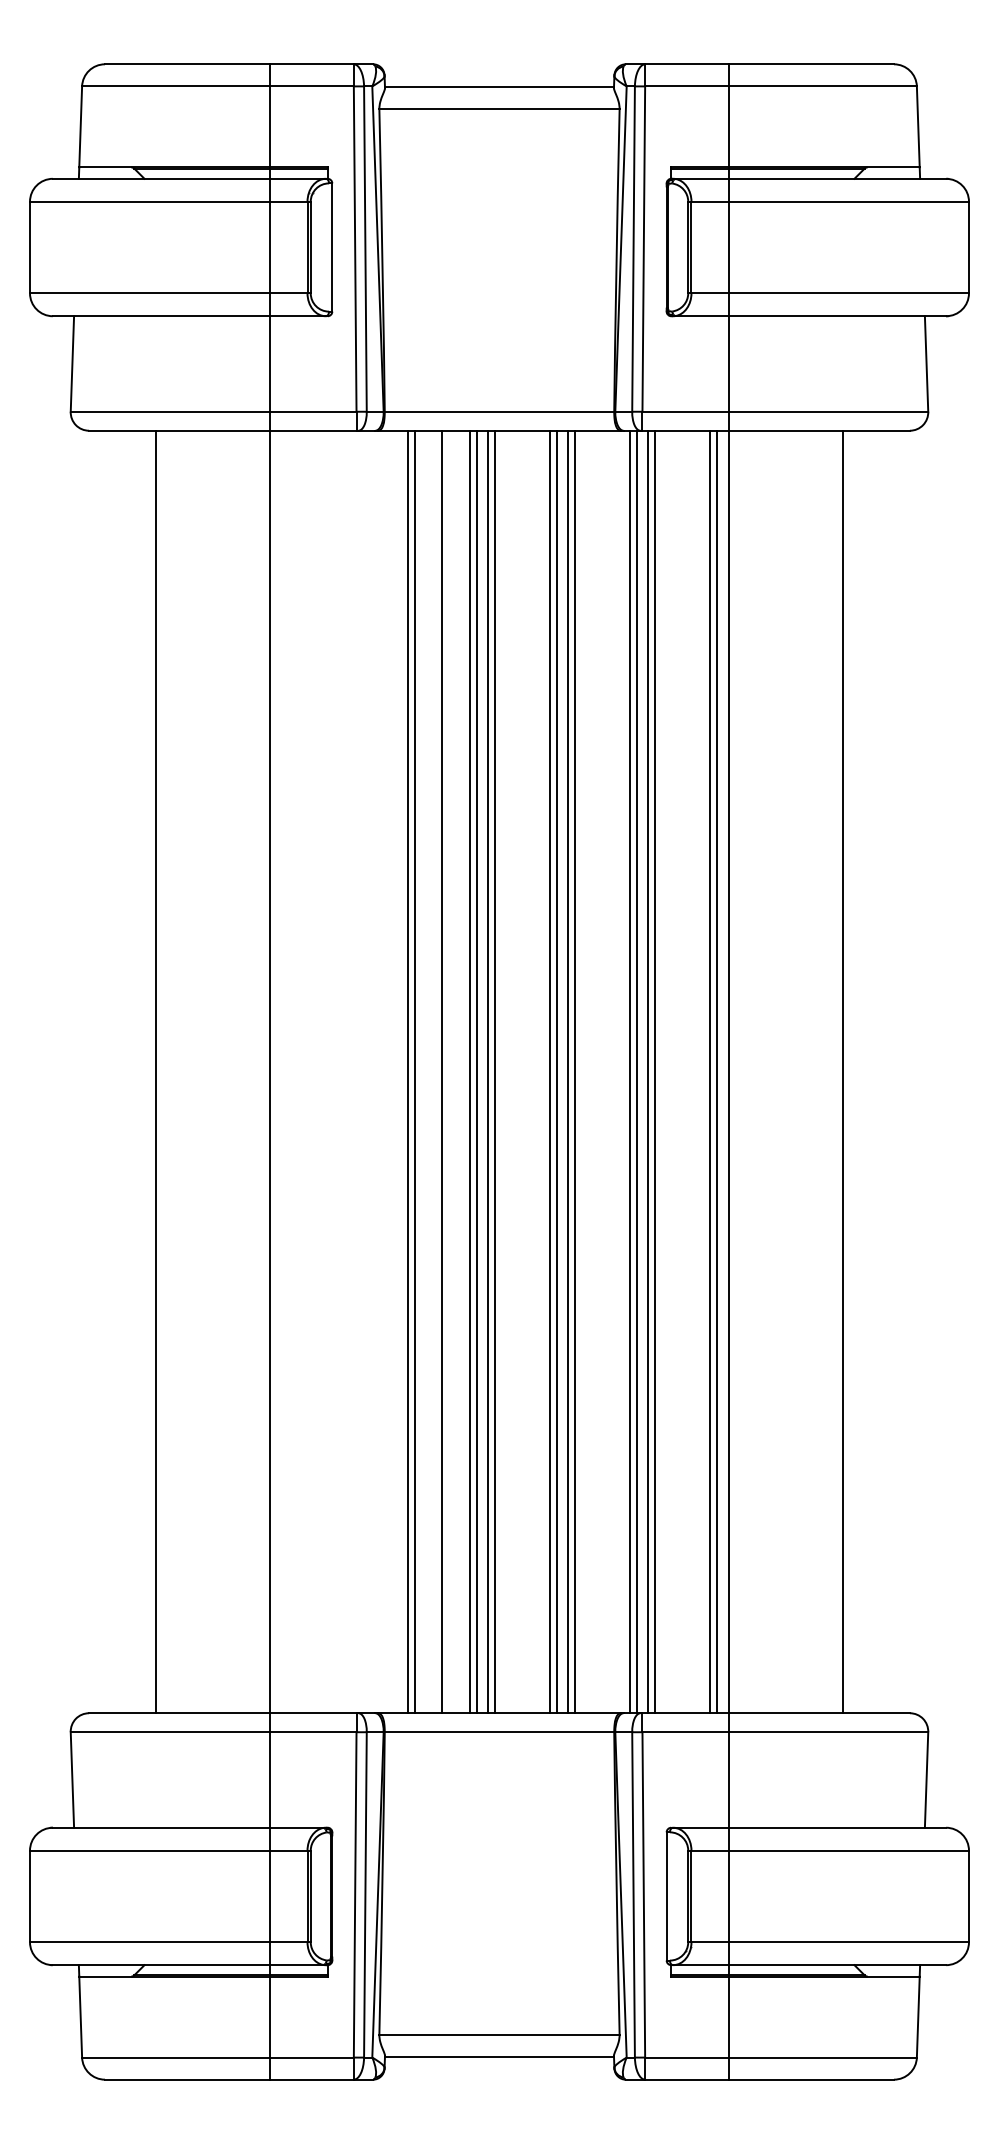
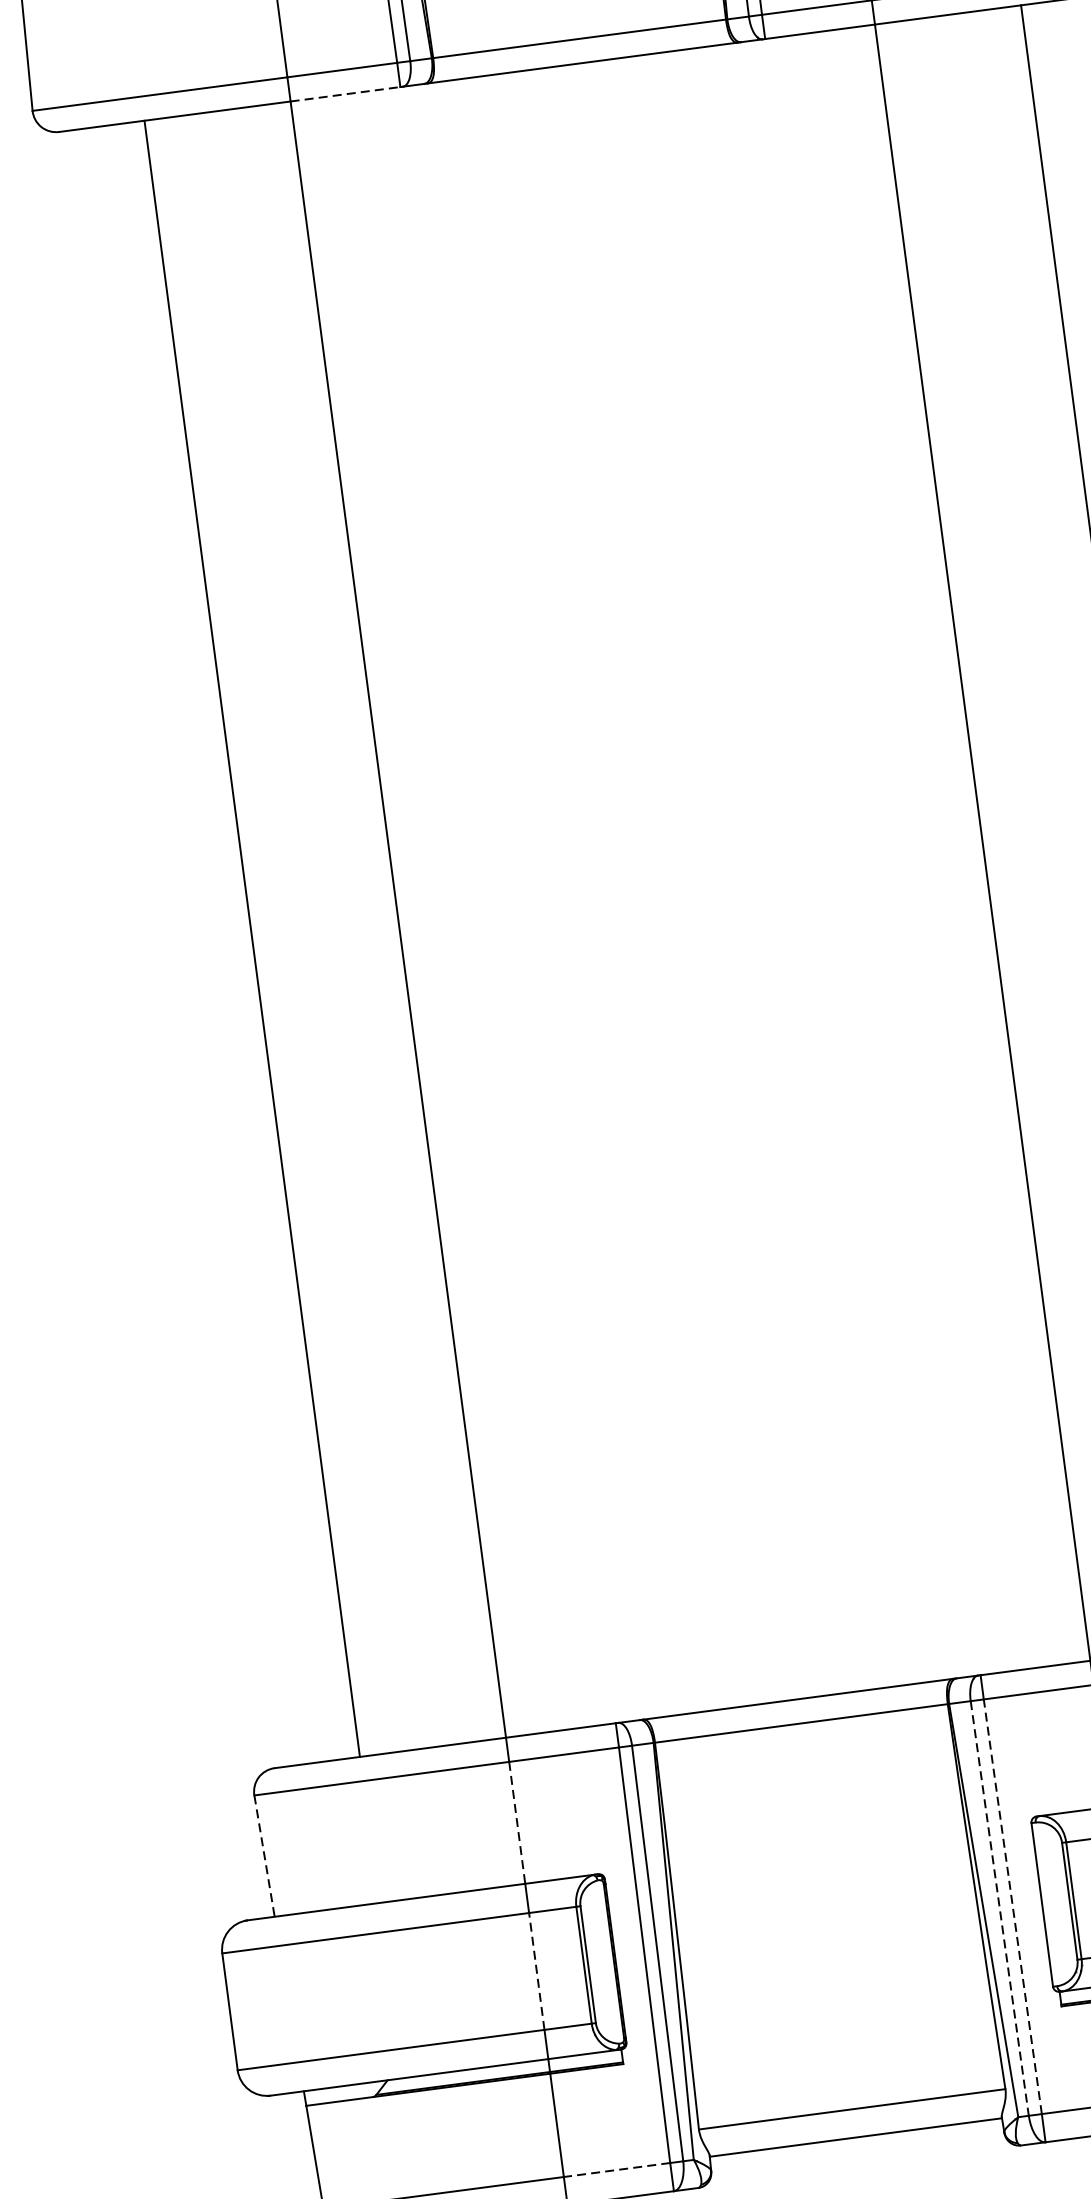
line: (314, 430) -> (346, 93), solid -> dashed
line: (407, 1071) -> (573, 895), removed
line: (414, 1071) -> (581, 894), removed
line: (442, 1071) -> (617, 890), removed
line: (469, 1071) -> (652, 885), removed
line: (476, 1071) -> (661, 884), removed
line: (488, 1071) -> (676, 882), removed
line: (494, 1071) -> (684, 881), removed
line: (549, 1071) -> (754, 872), removed
line: (556, 1071) -> (763, 870), removed
line: (568, 1071) -> (778, 868), removed
line: (575, 1071) -> (787, 867), removed
line: (630, 1071) -> (857, 858), removed
line: (636, 1071) -> (865, 857), removed
line: (648, 1071) -> (880, 855), removed
line: (655, 1071) -> (889, 854), removed
line: (710, 1071) -> (959, 845), removed
line: (717, 1071) -> (968, 843), removed
line: (72, 1779) -> (264, 1855), solid -> dashed
line: (270, 1779) -> (517, 1822), solid -> dashed
line: (633, 1894) -> (999, 1907), solid -> dashed
line: (643, 1894) -> (1012, 1906), solid -> dashed
line: (270, 1896) -> (536, 1971), solid -> dashed
line: (312, 2057) -> (617, 2169), solid -> dashed

